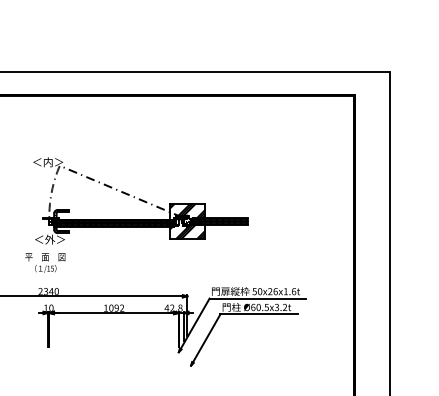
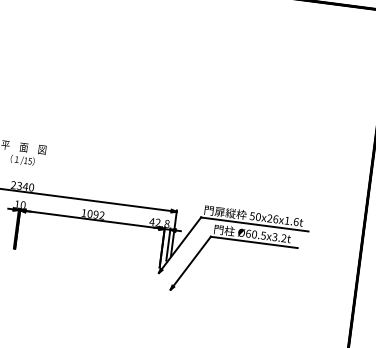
part: (140, 200) -> (138, 98), removed

